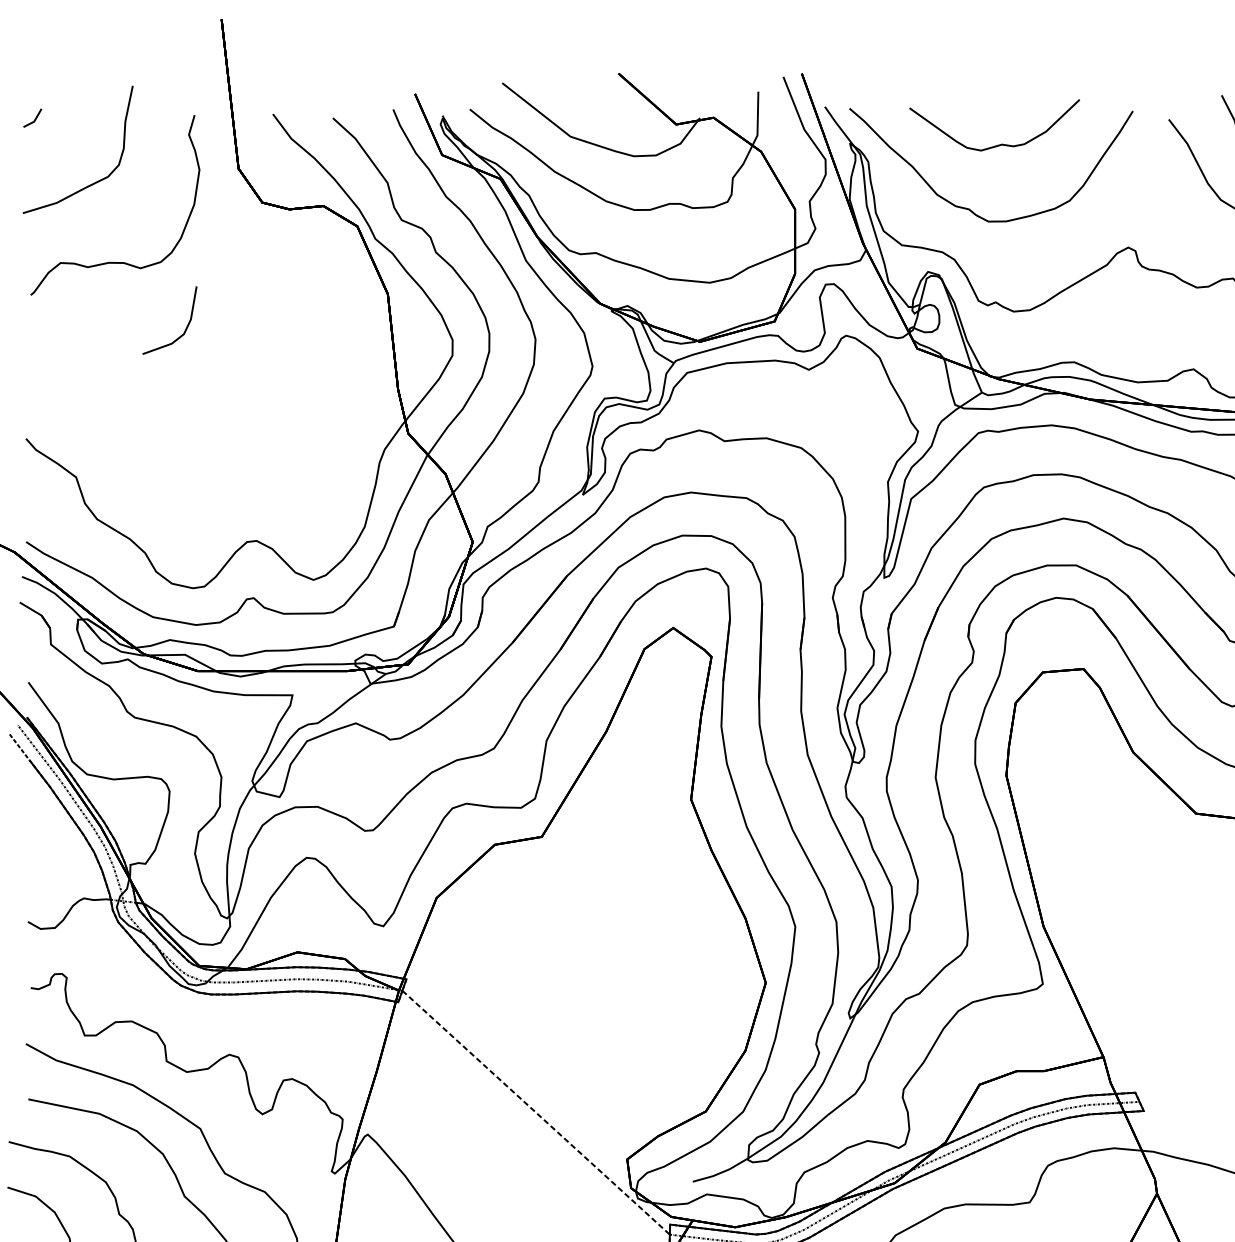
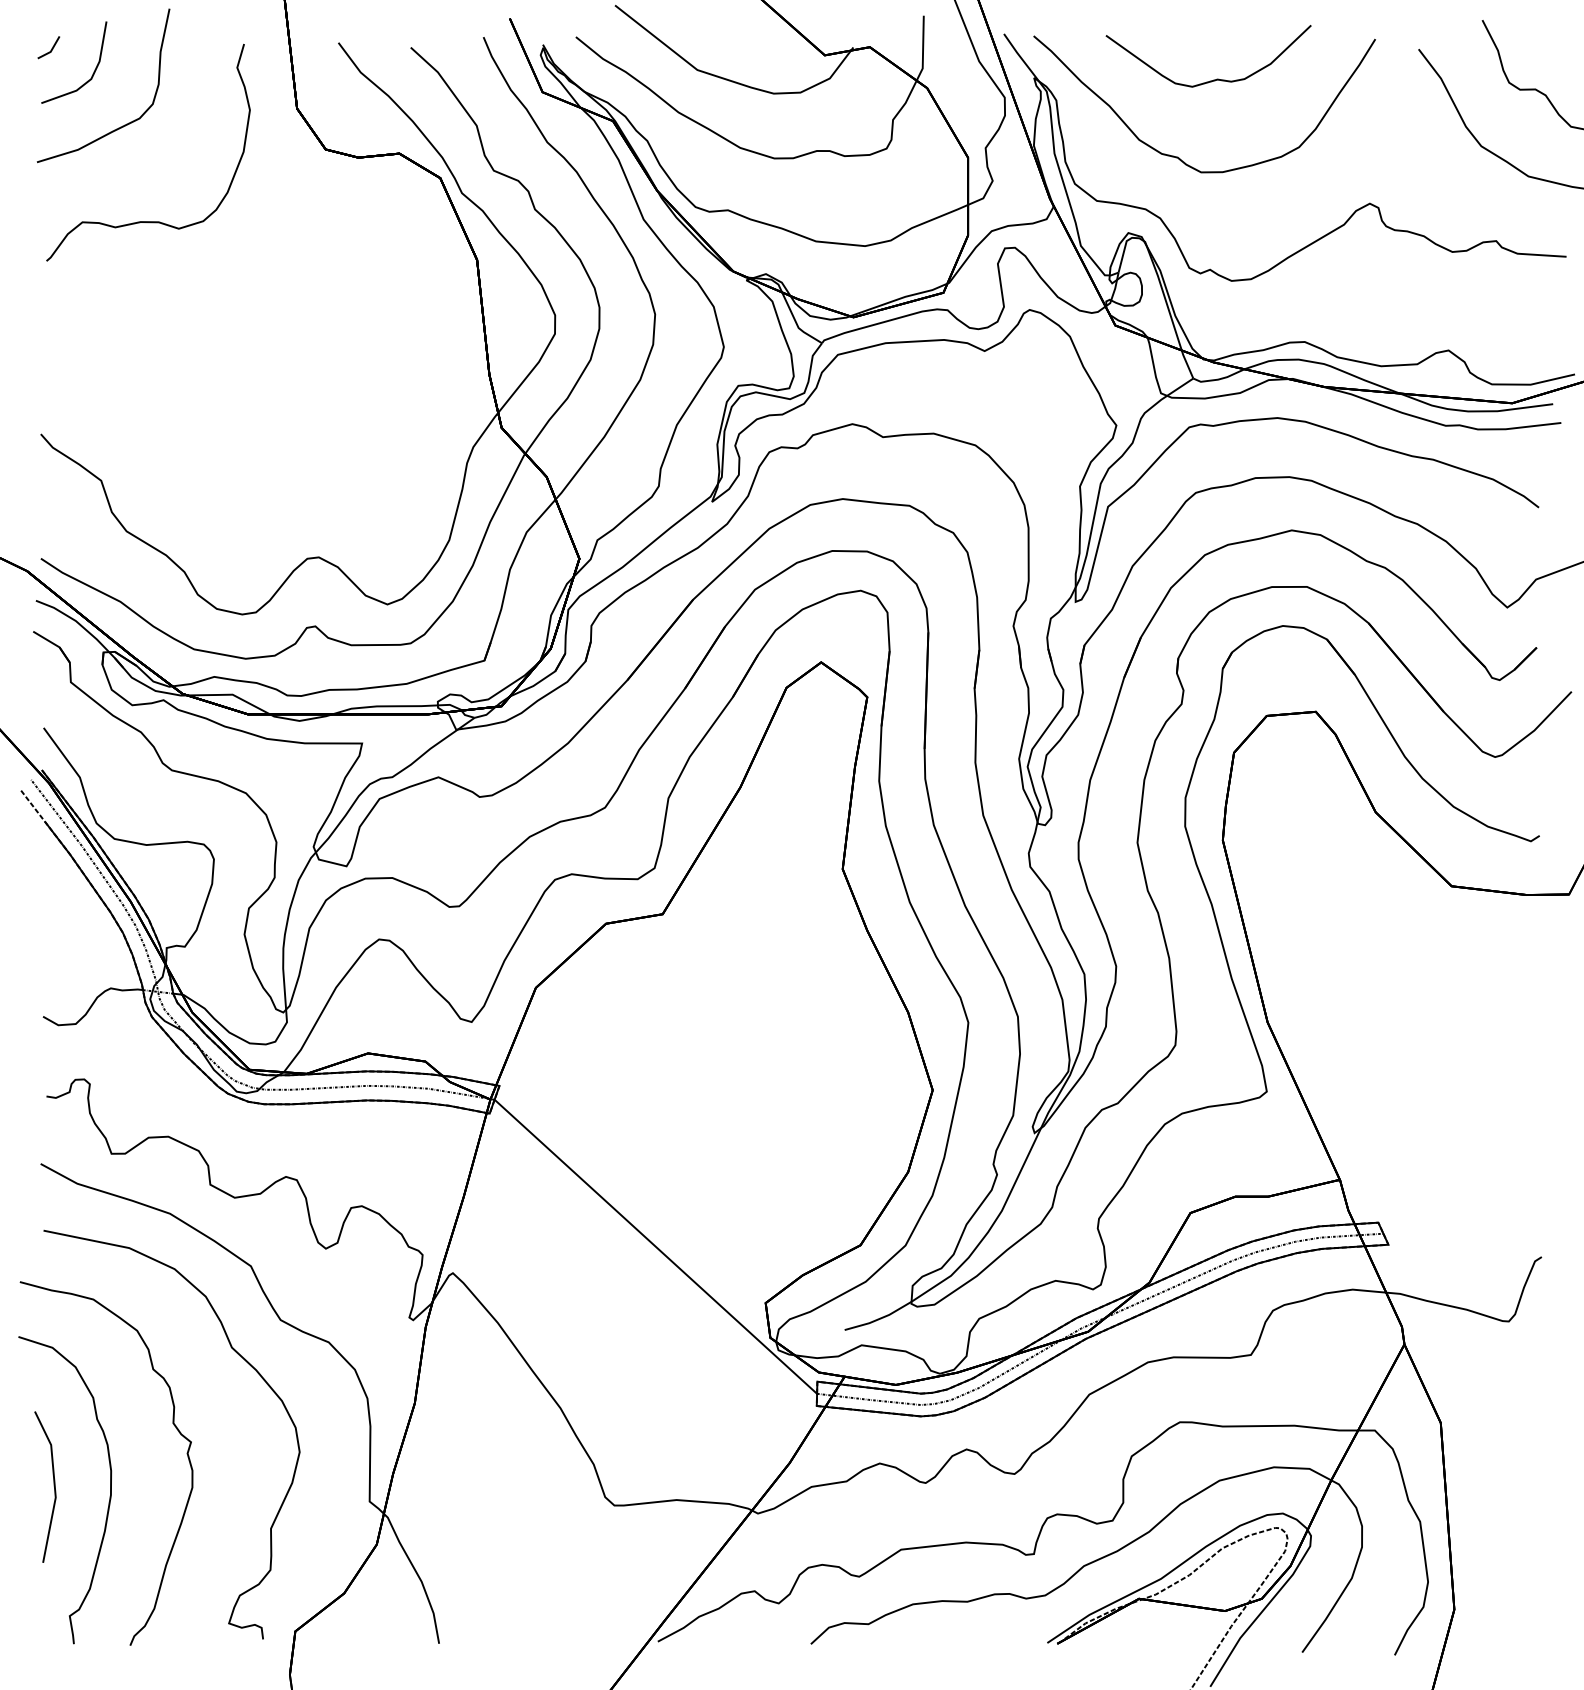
part: (185, 327) -> (93, 71), moved
line: (536, 1113) -> (656, 1247), dashed -> solid

